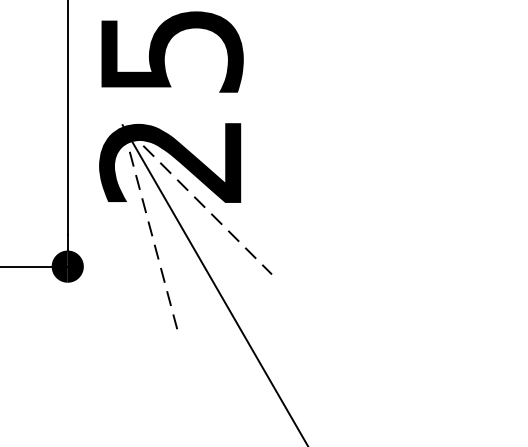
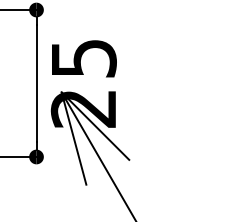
line: (122, 125) -> (61, 92), dashed -> solid

